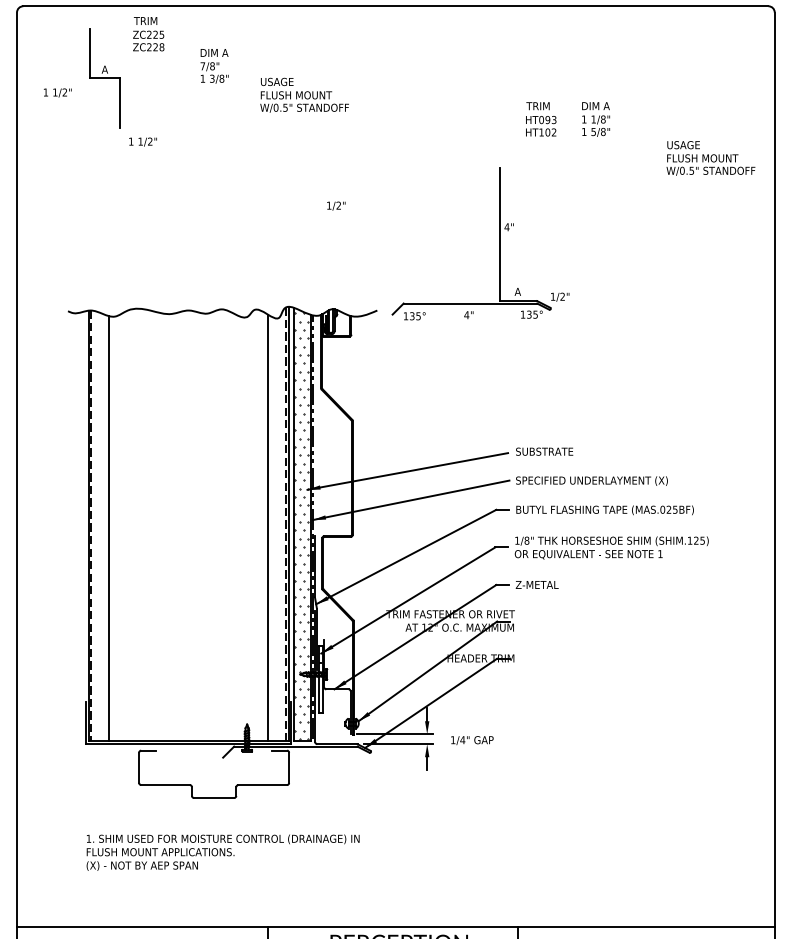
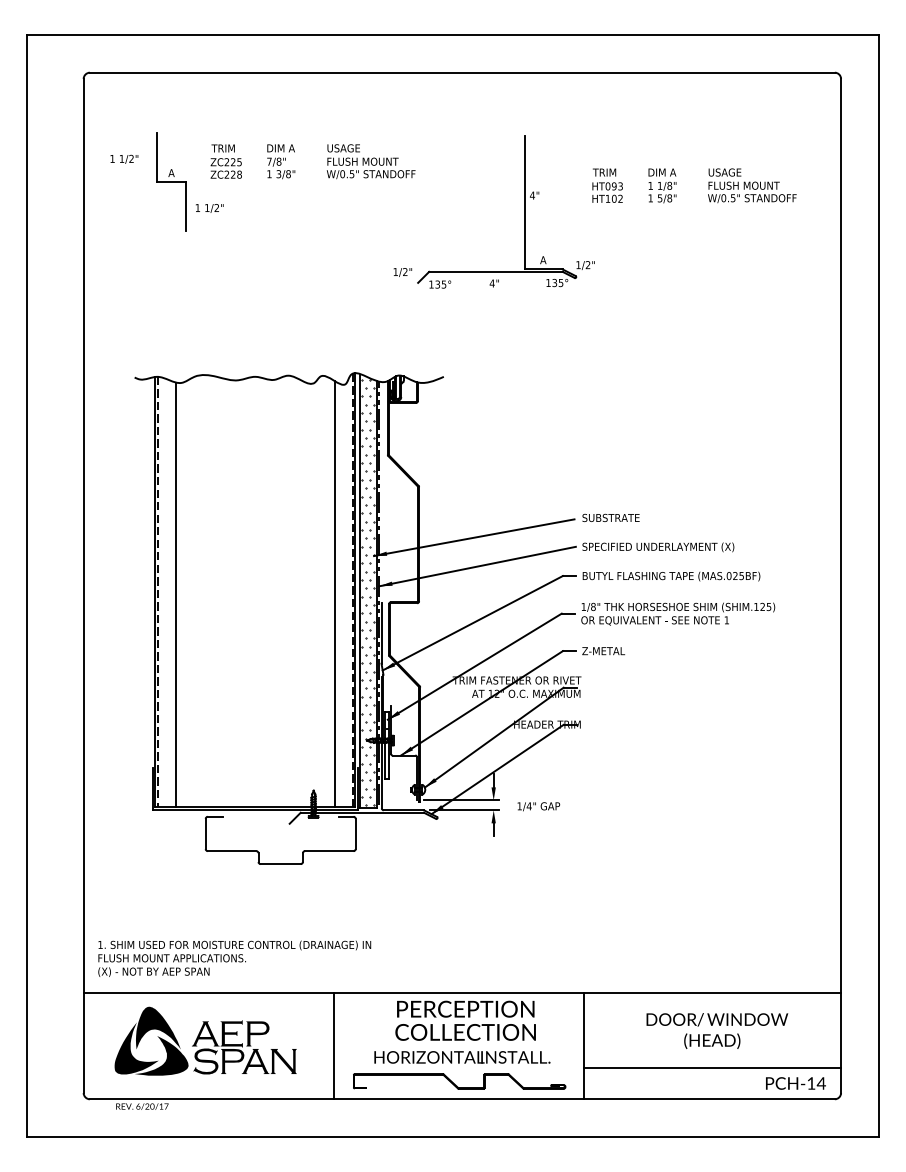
text: (147, 34) -> (225, 161), moved
text: (214, 66) -> (281, 161), moved
part: (104, 78) -> (171, 181), moved
text: (711, 158) -> (752, 185), moved
part: (499, 243) -> (524, 211), moved
text: (222, 852) -> (234, 958), moved

